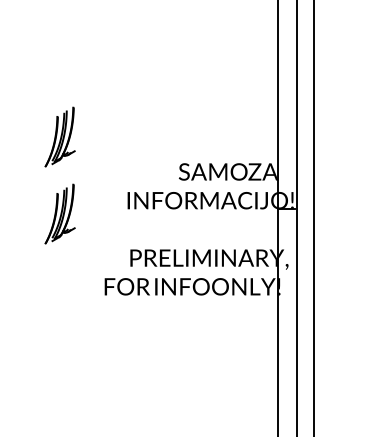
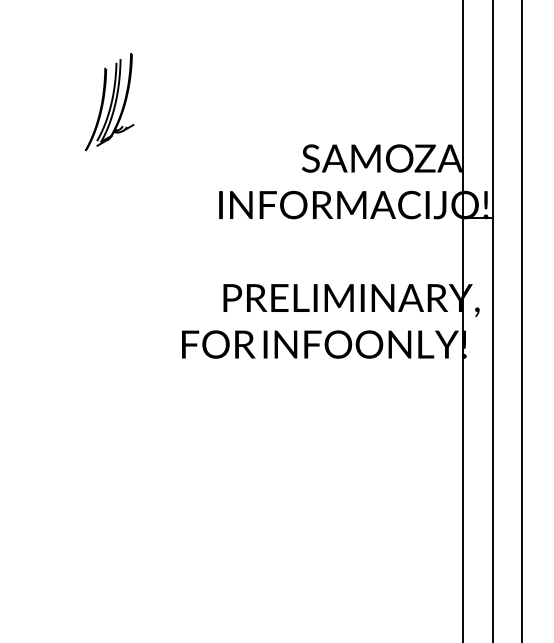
part: (59, 213) -> (108, 225), removed

